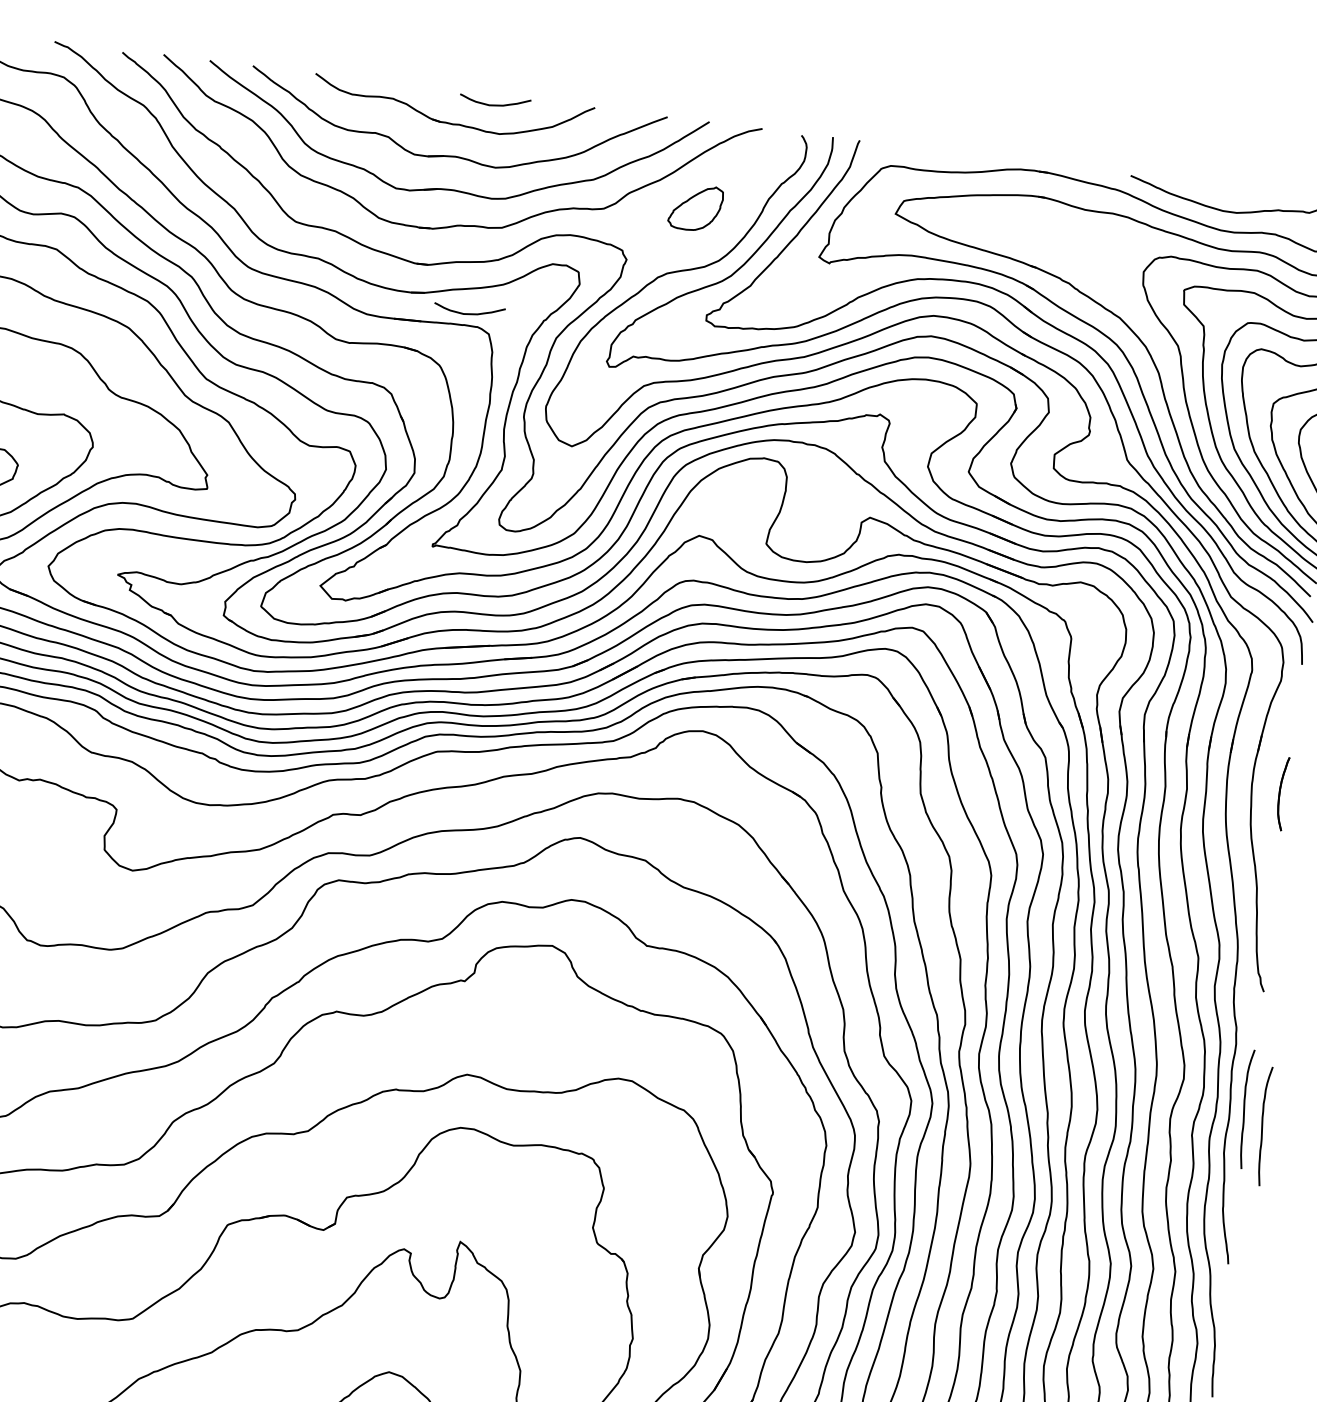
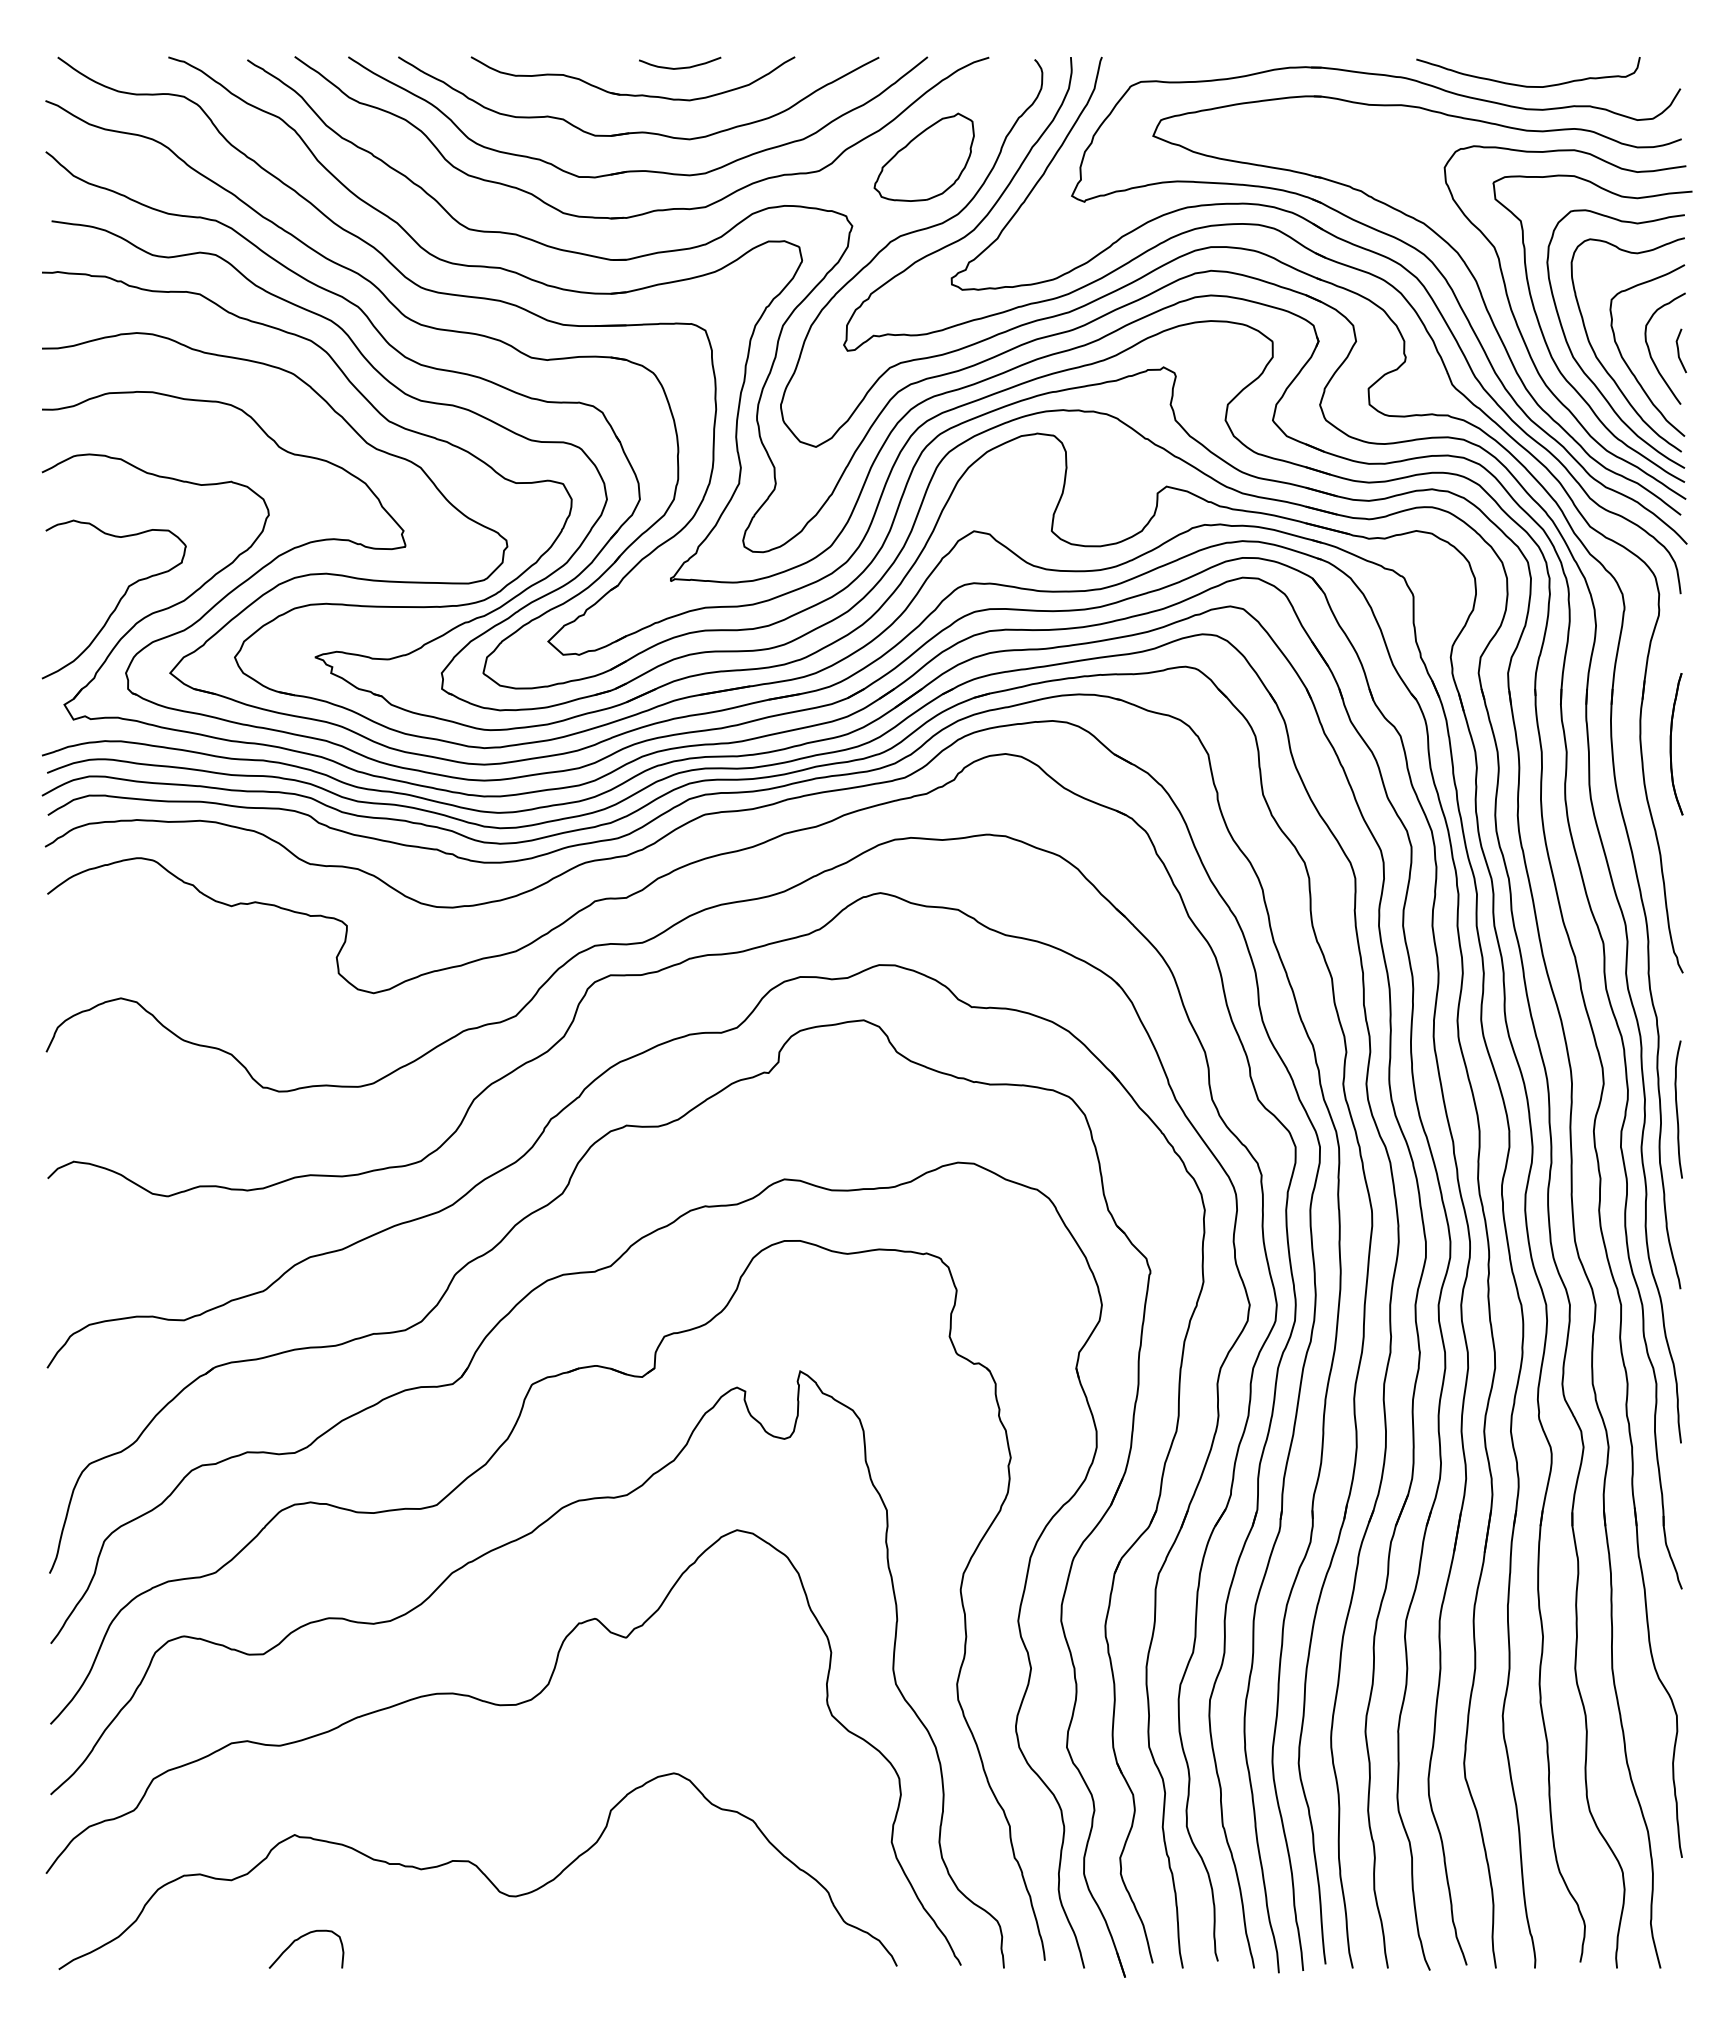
part: (695, 207) -> (923, 156), size x1.67
curve: (469, 313) -> (680, 309), removed
part: (1282, 794) -> (1676, 744), size x1.67
curve: (1262, 1126) -> (1700, 1126), removed

